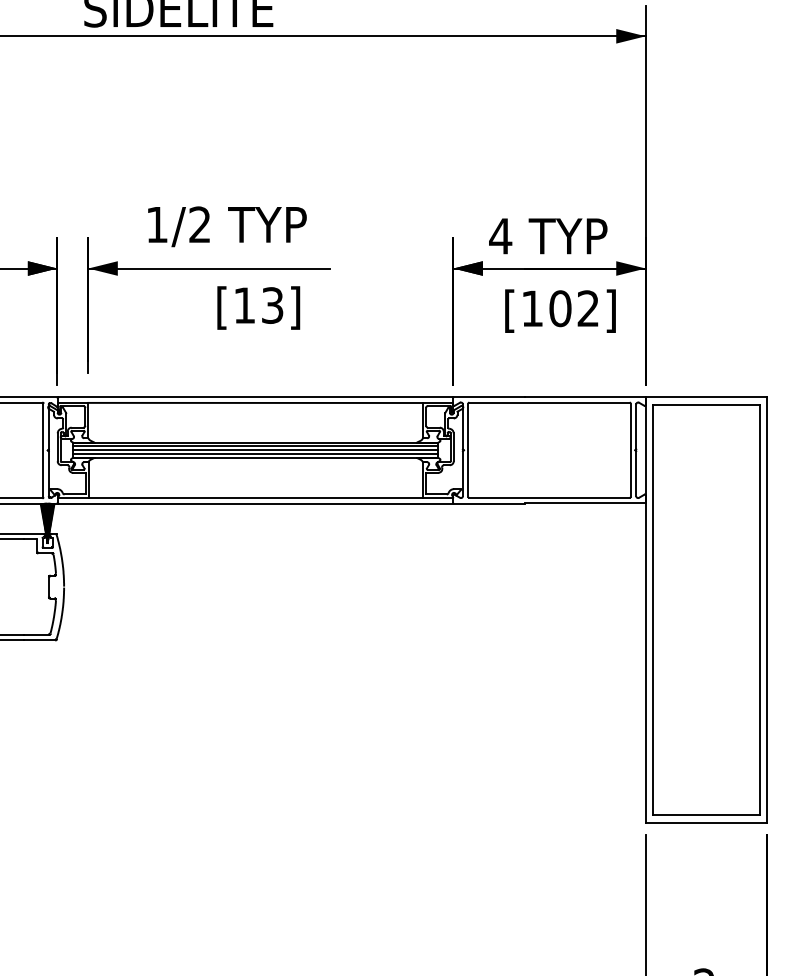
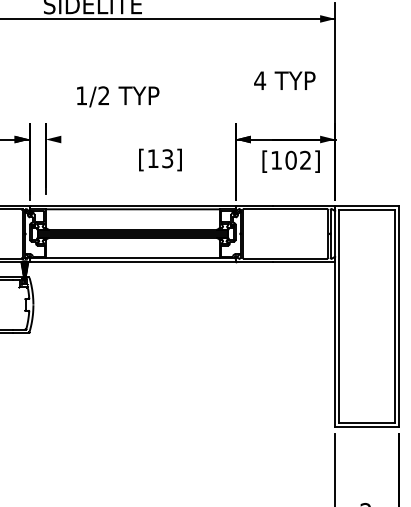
text: (227, 226) -> (118, 96), moved
text: (547, 235) -> (284, 80), moved
line: (208, 268) -> (108, 139), removed
text: (258, 306) -> (160, 159), moved

